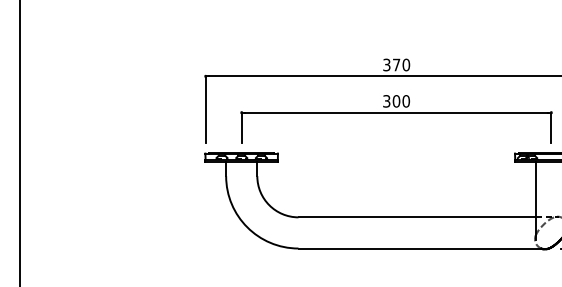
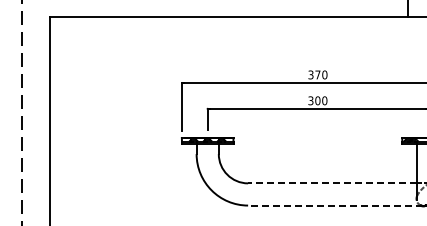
line: (417, 217) -> (332, 183), solid -> dashed
line: (419, 248) -> (334, 205), solid -> dashed

